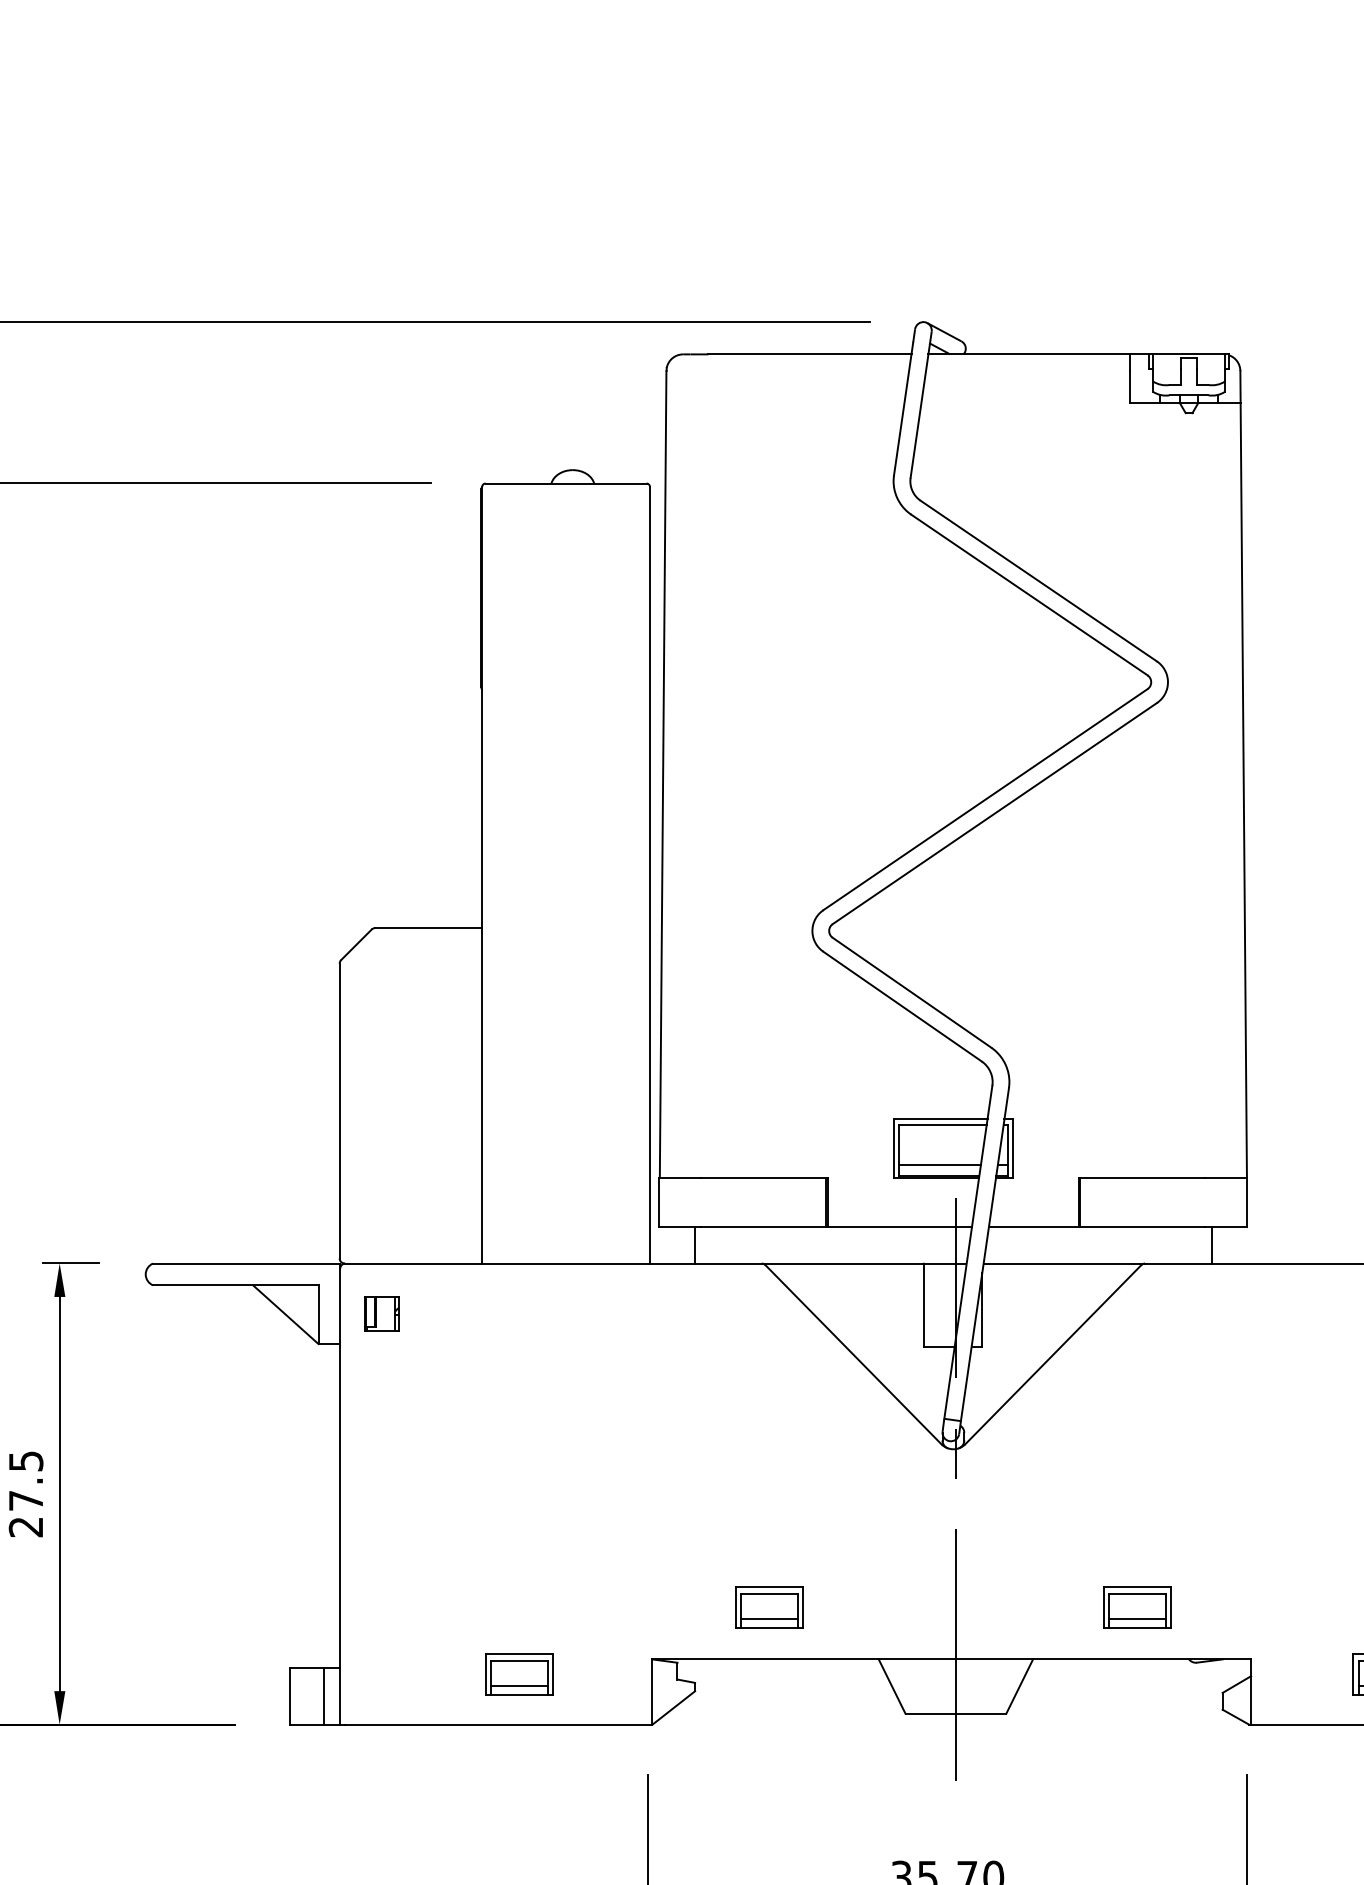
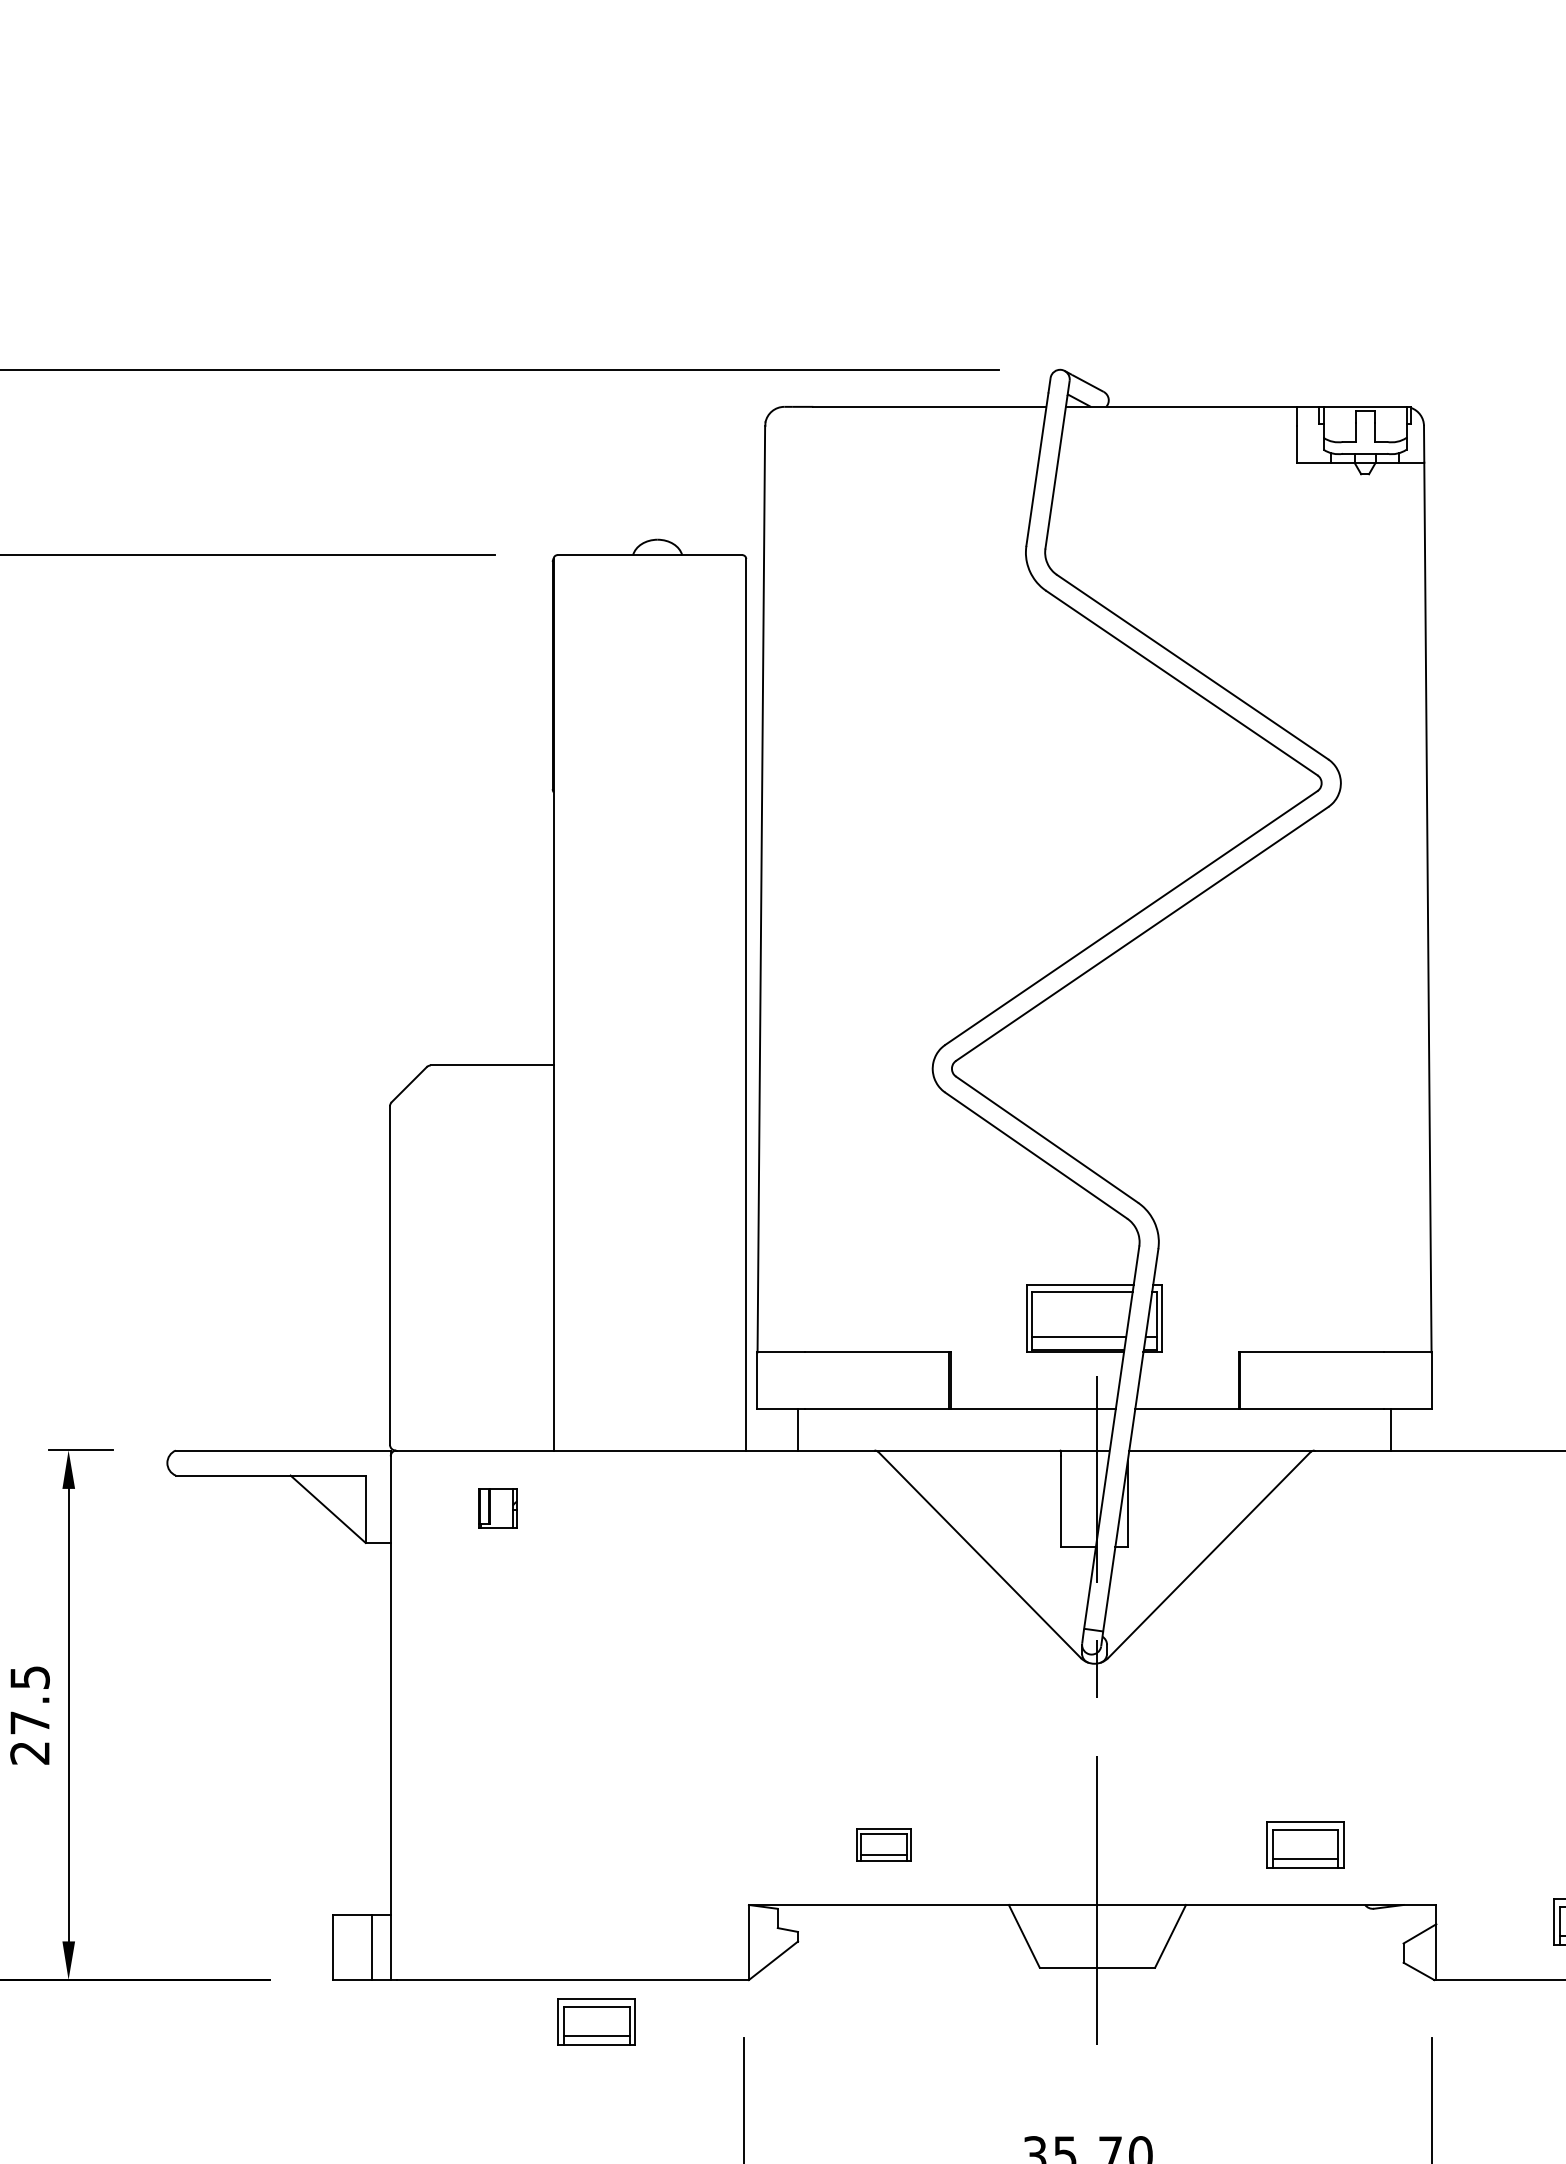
part: (381, 1314) -> (497, 1508), moved
part: (769, 1606) -> (883, 1844), size x0.7
part: (519, 1673) -> (596, 2021), moved

